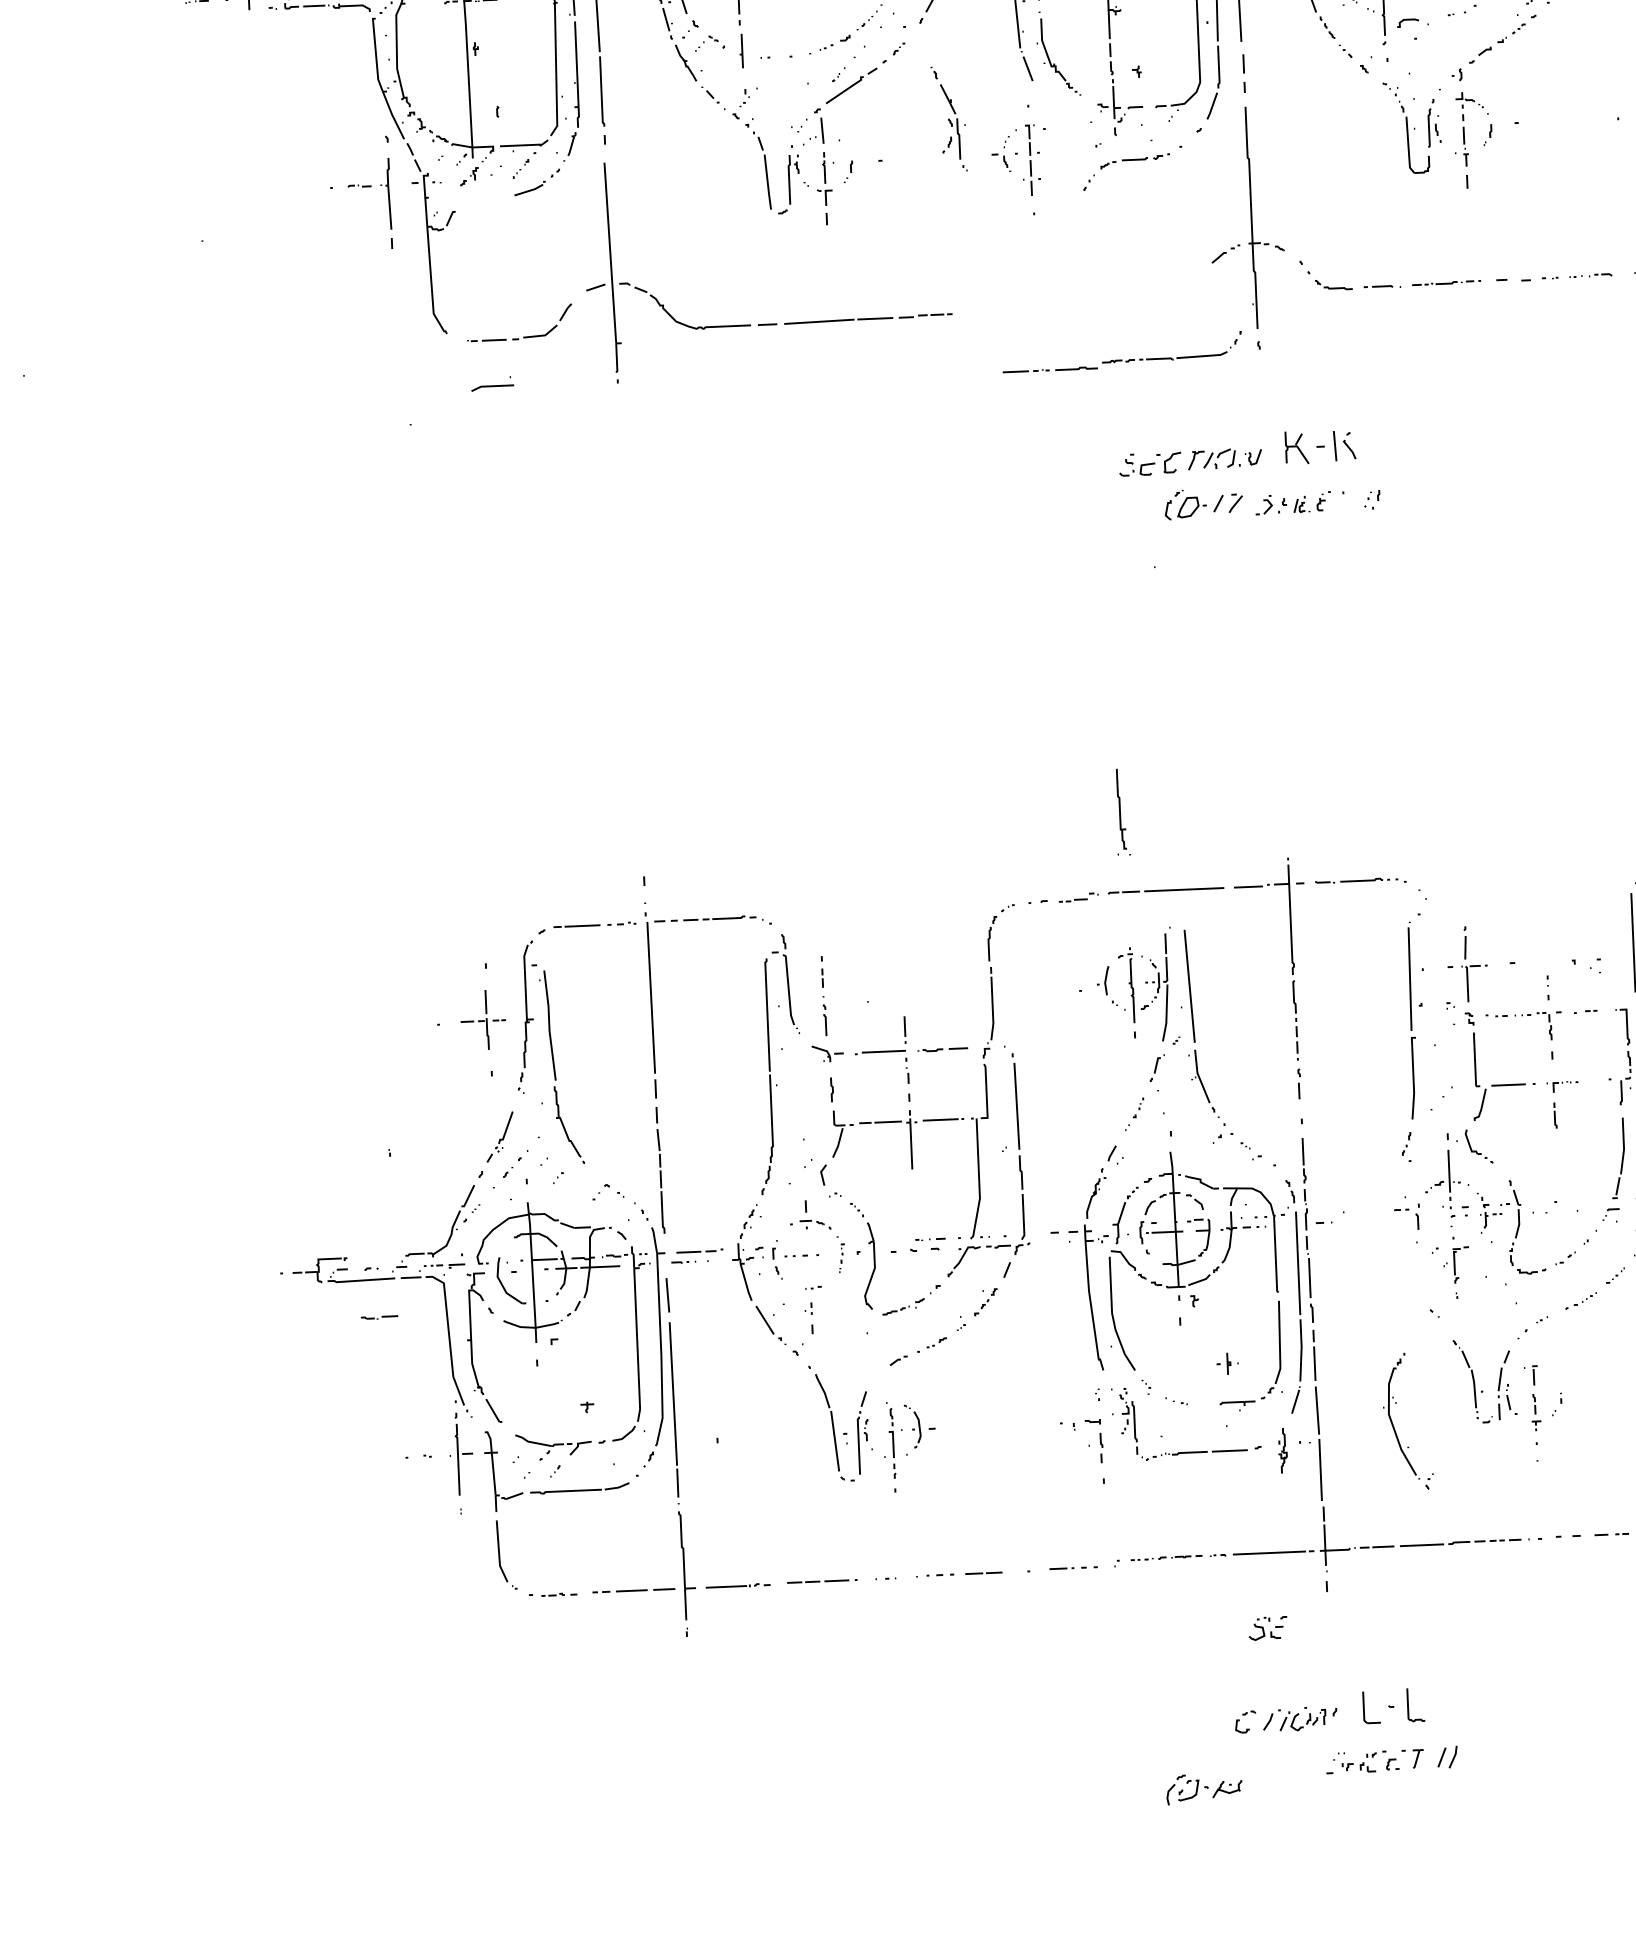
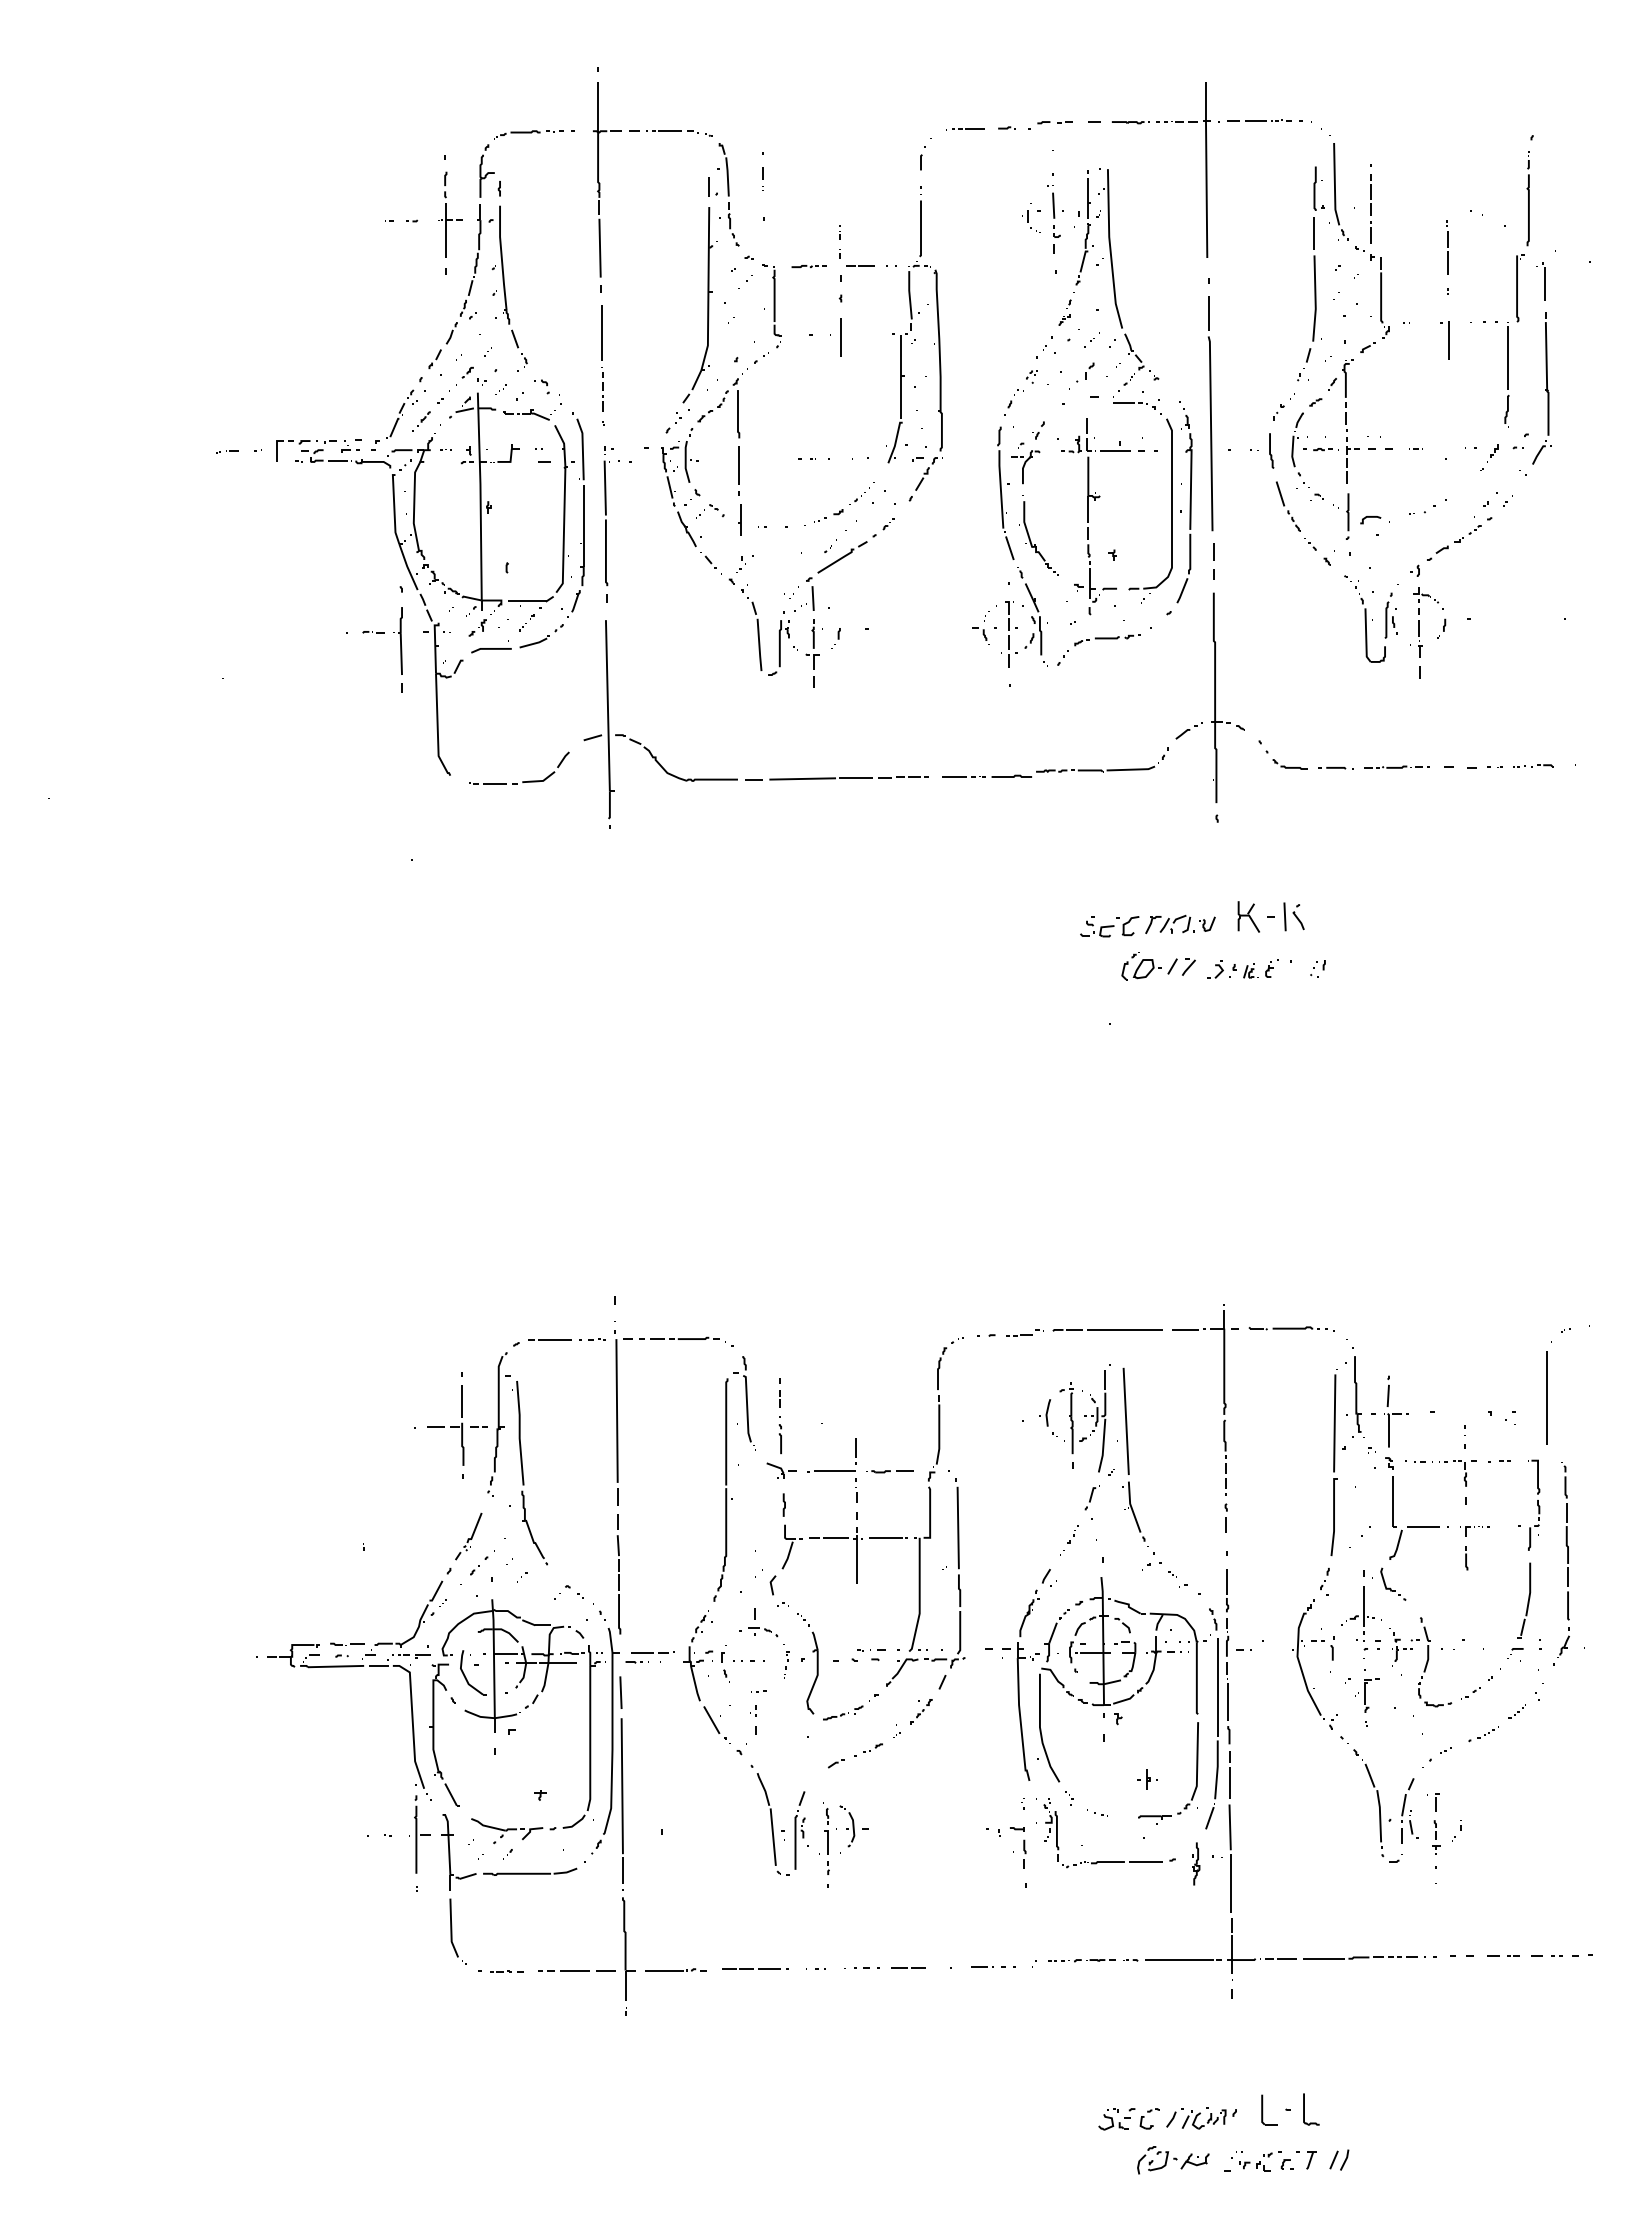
part: (949, 119) -> (1032, 616), moved
part: (1122, 359) -> (1055, 769), moved
part: (492, 383) -> (491, 646), moved
part: (1122, 811) -> (1358, 1396), moved
part: (483, 1020) -> (457, 1425), size x1.43
part: (379, 1316) -> (347, 1643), moved
part: (1472, 1380) -> (1377, 1805), size x1.43
part: (1394, 1427) -> (1302, 1669), moved
part: (1267, 1628) -> (1116, 2119), moved
part: (1204, 1789) -> (1173, 2160), moved

